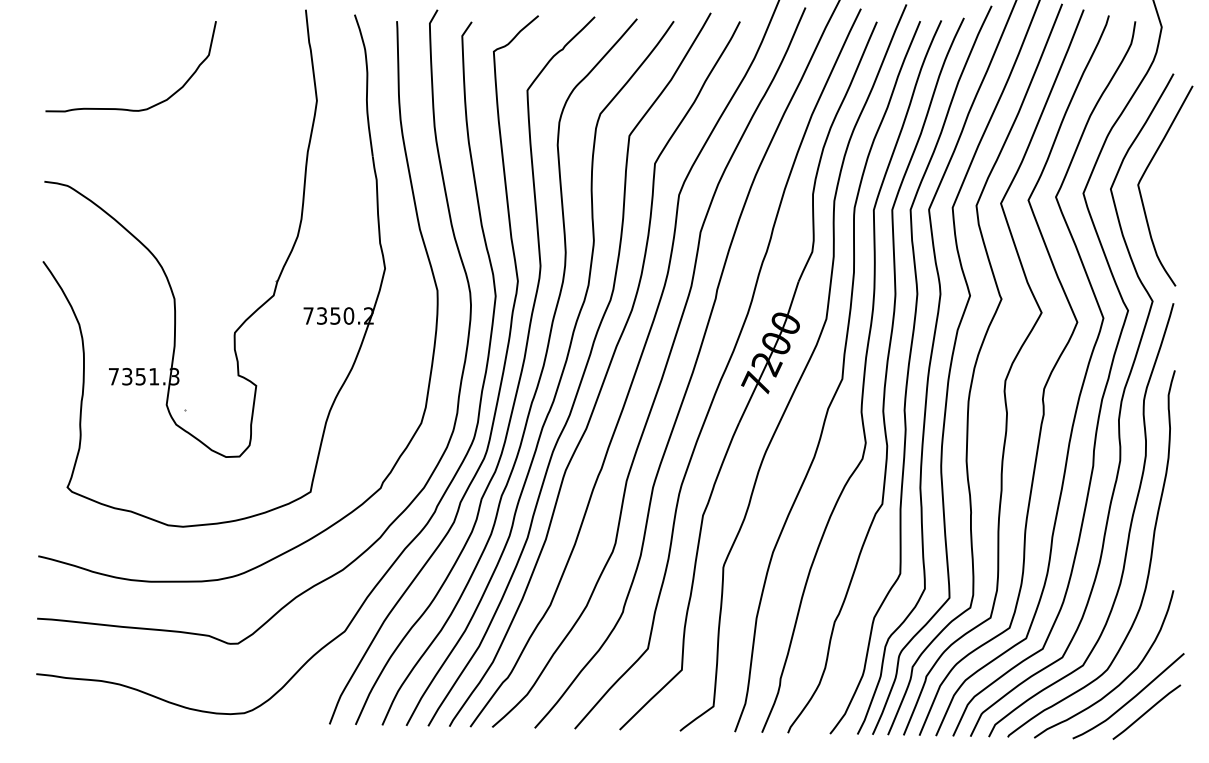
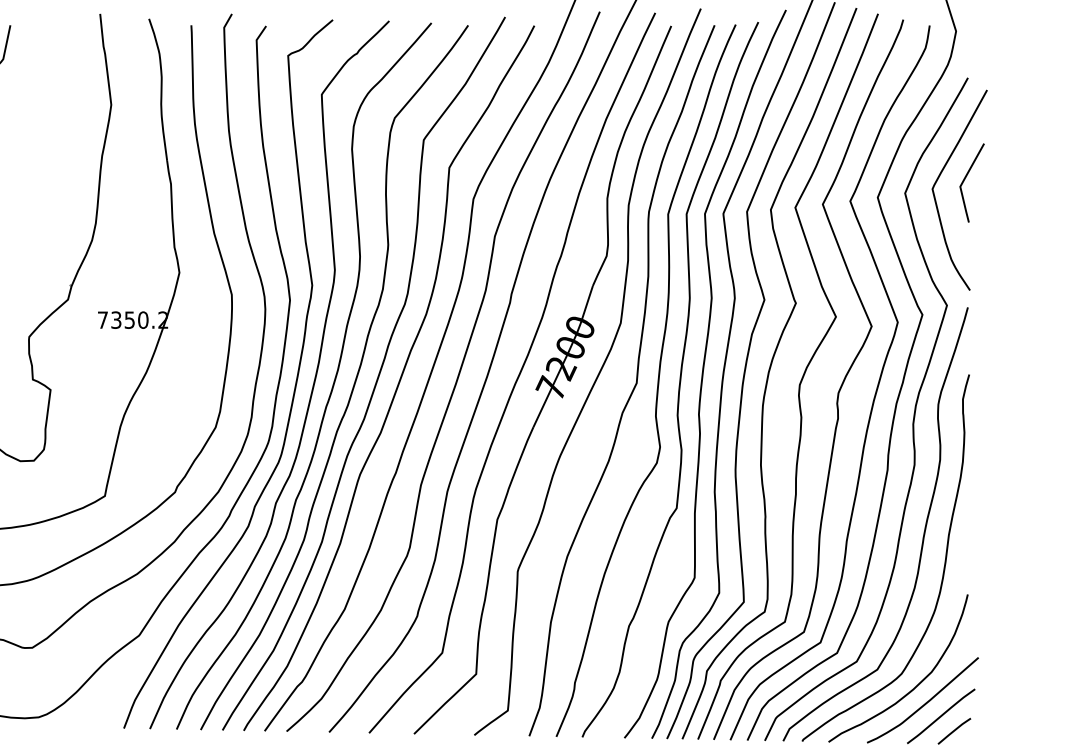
line: (1171, 174) -> (965, 178), added
line: (1159, 726) -> (953, 730), added

